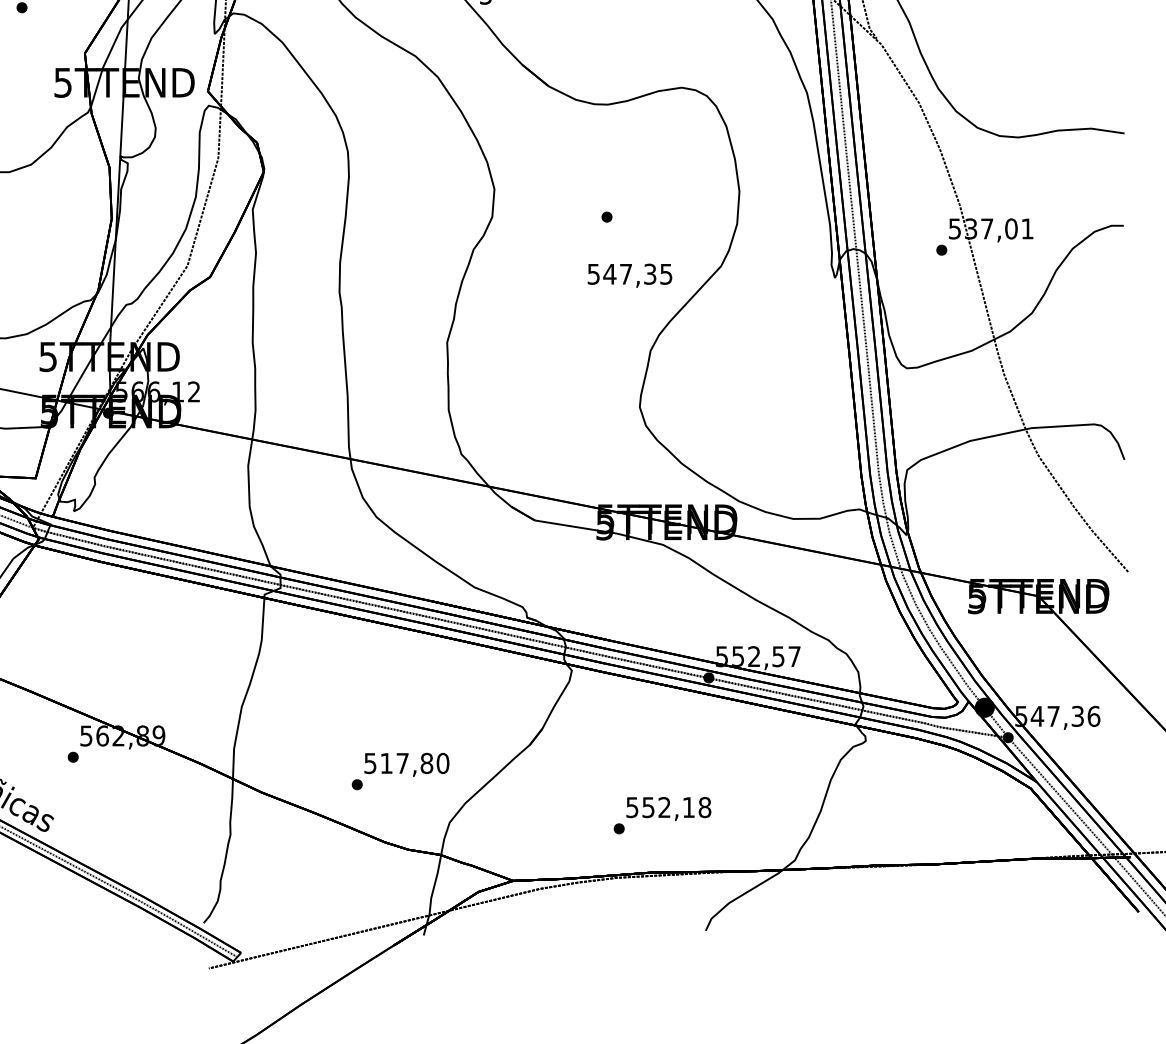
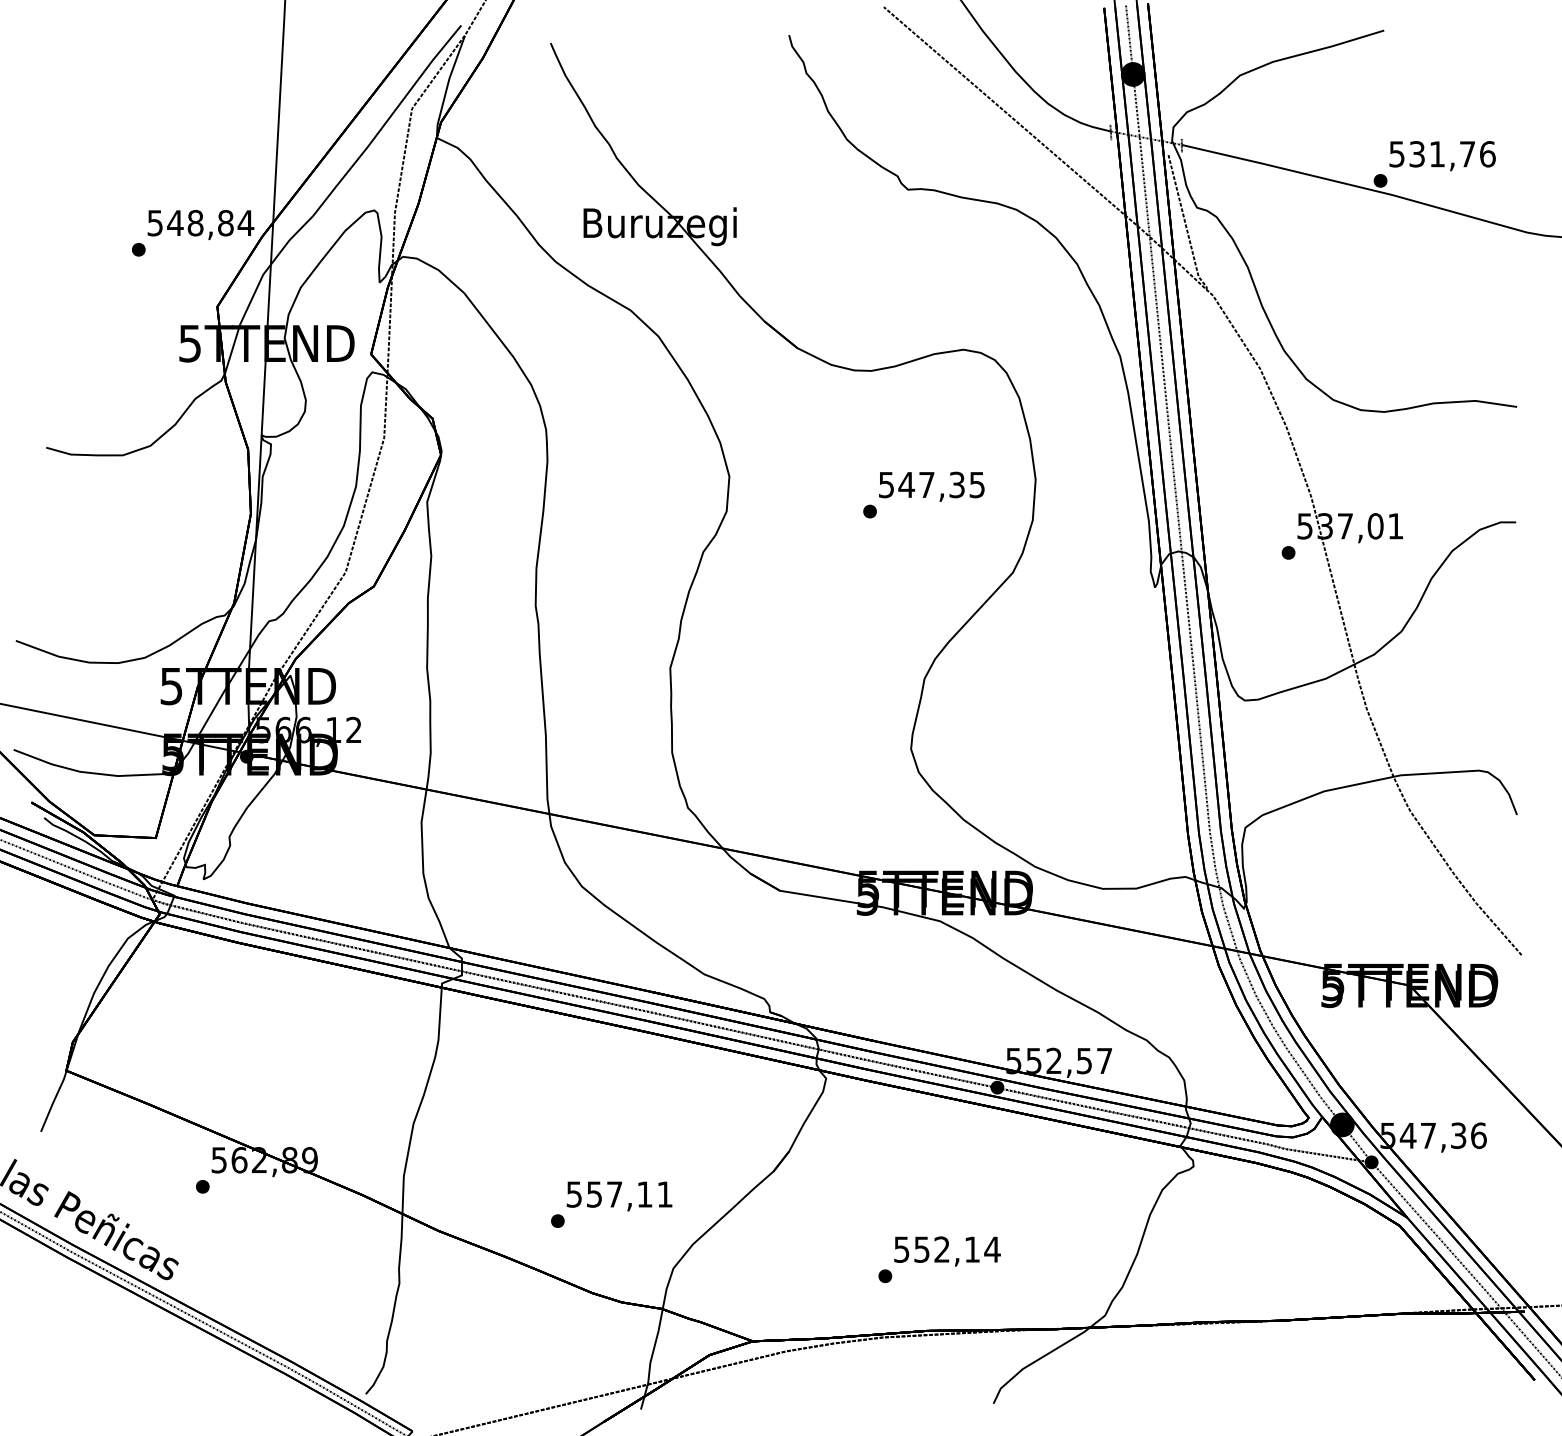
text: (629, 275) -> (931, 486), moved
text: (415, 763) -> (630, 1194), 517,80 -> 557,11
text: (704, 807) -> (992, 1249), 552,18 -> 552,14

